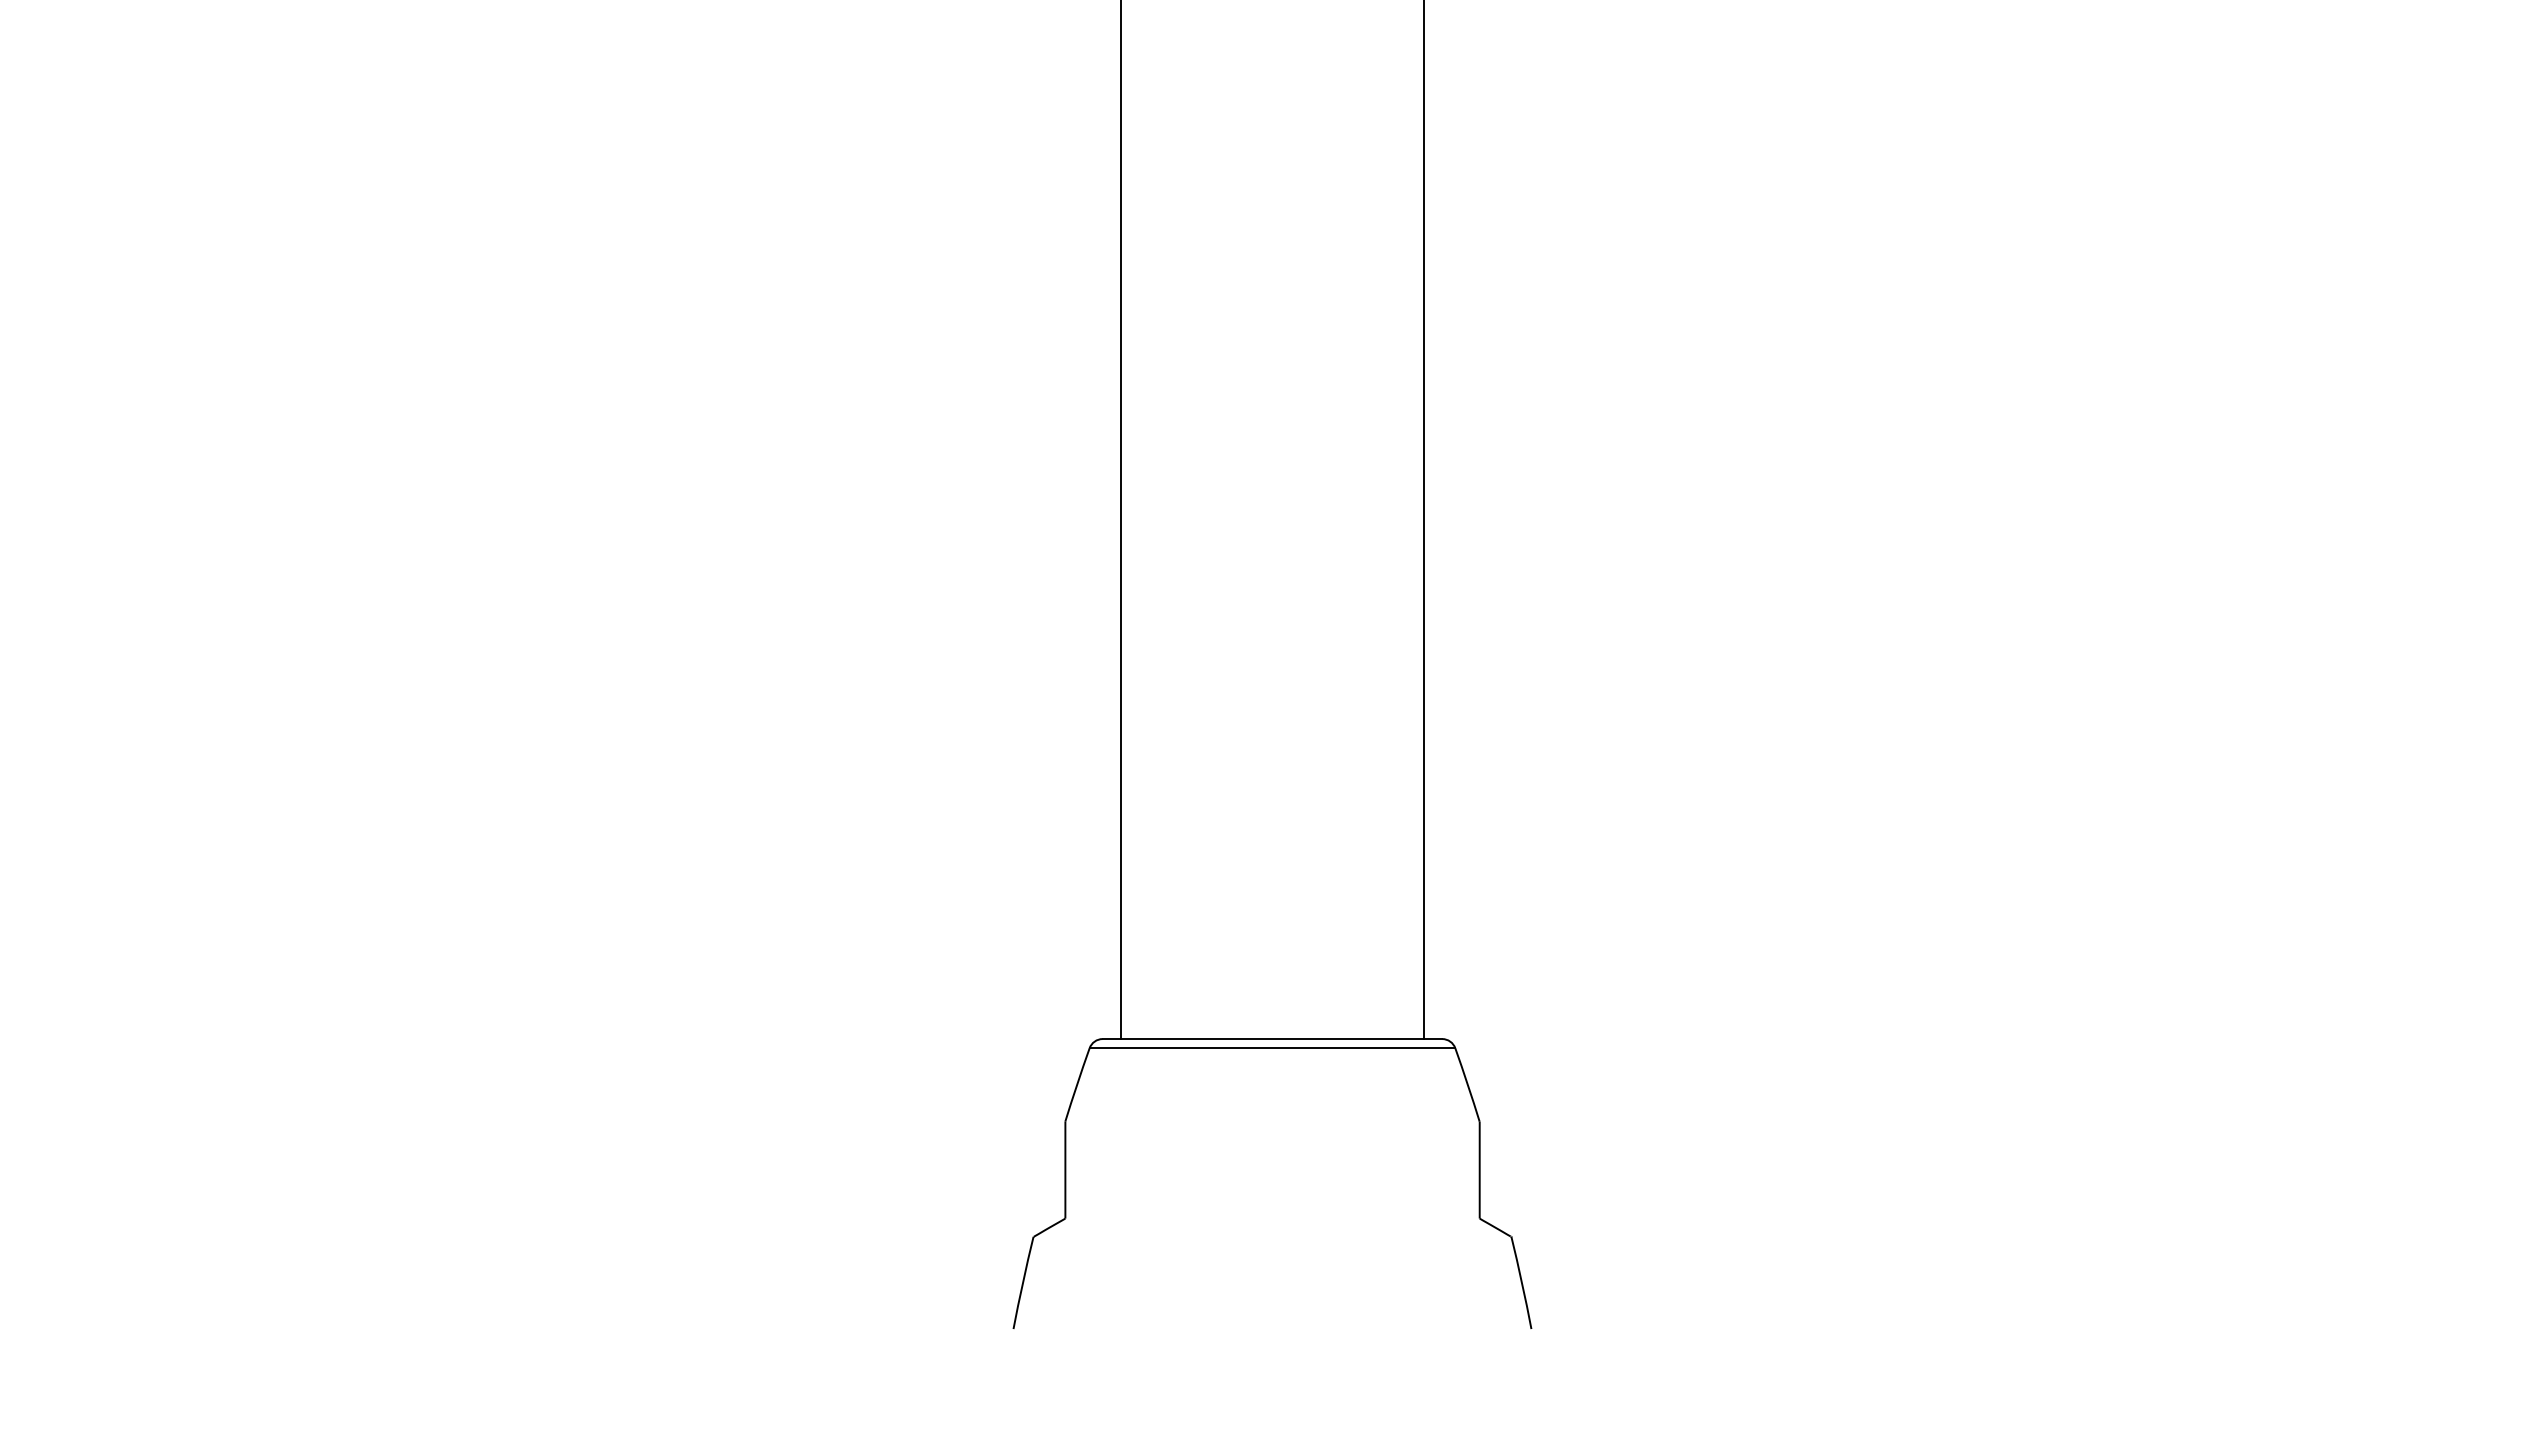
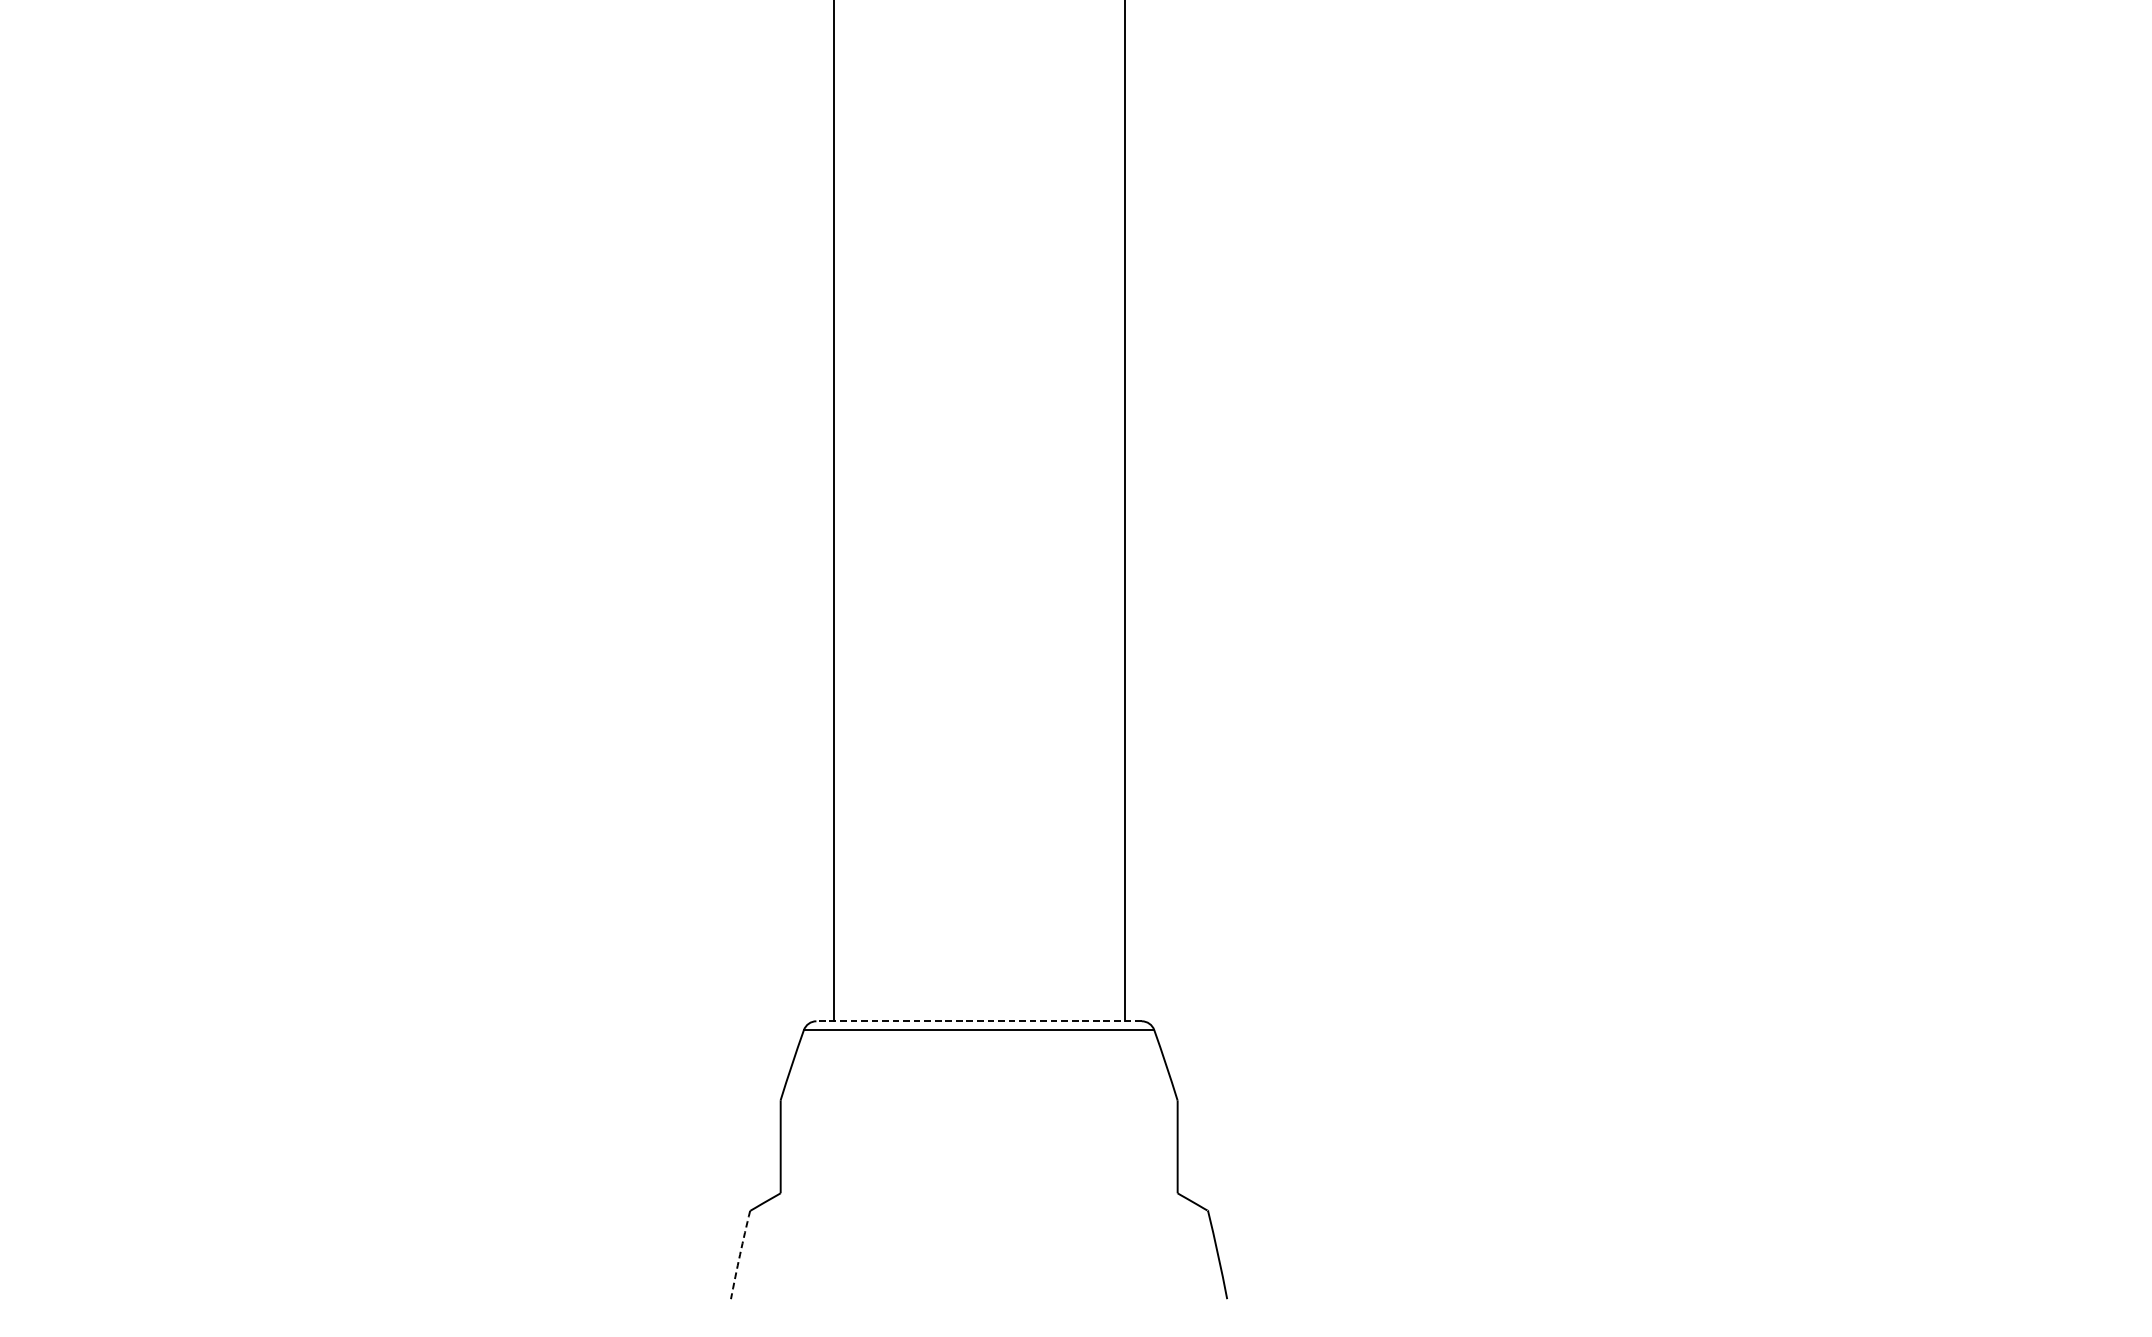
line: (1272, 1039) -> (979, 1021), solid -> dashed
arc: (1022, 1282) -> (739, 1254), solid -> dashed

